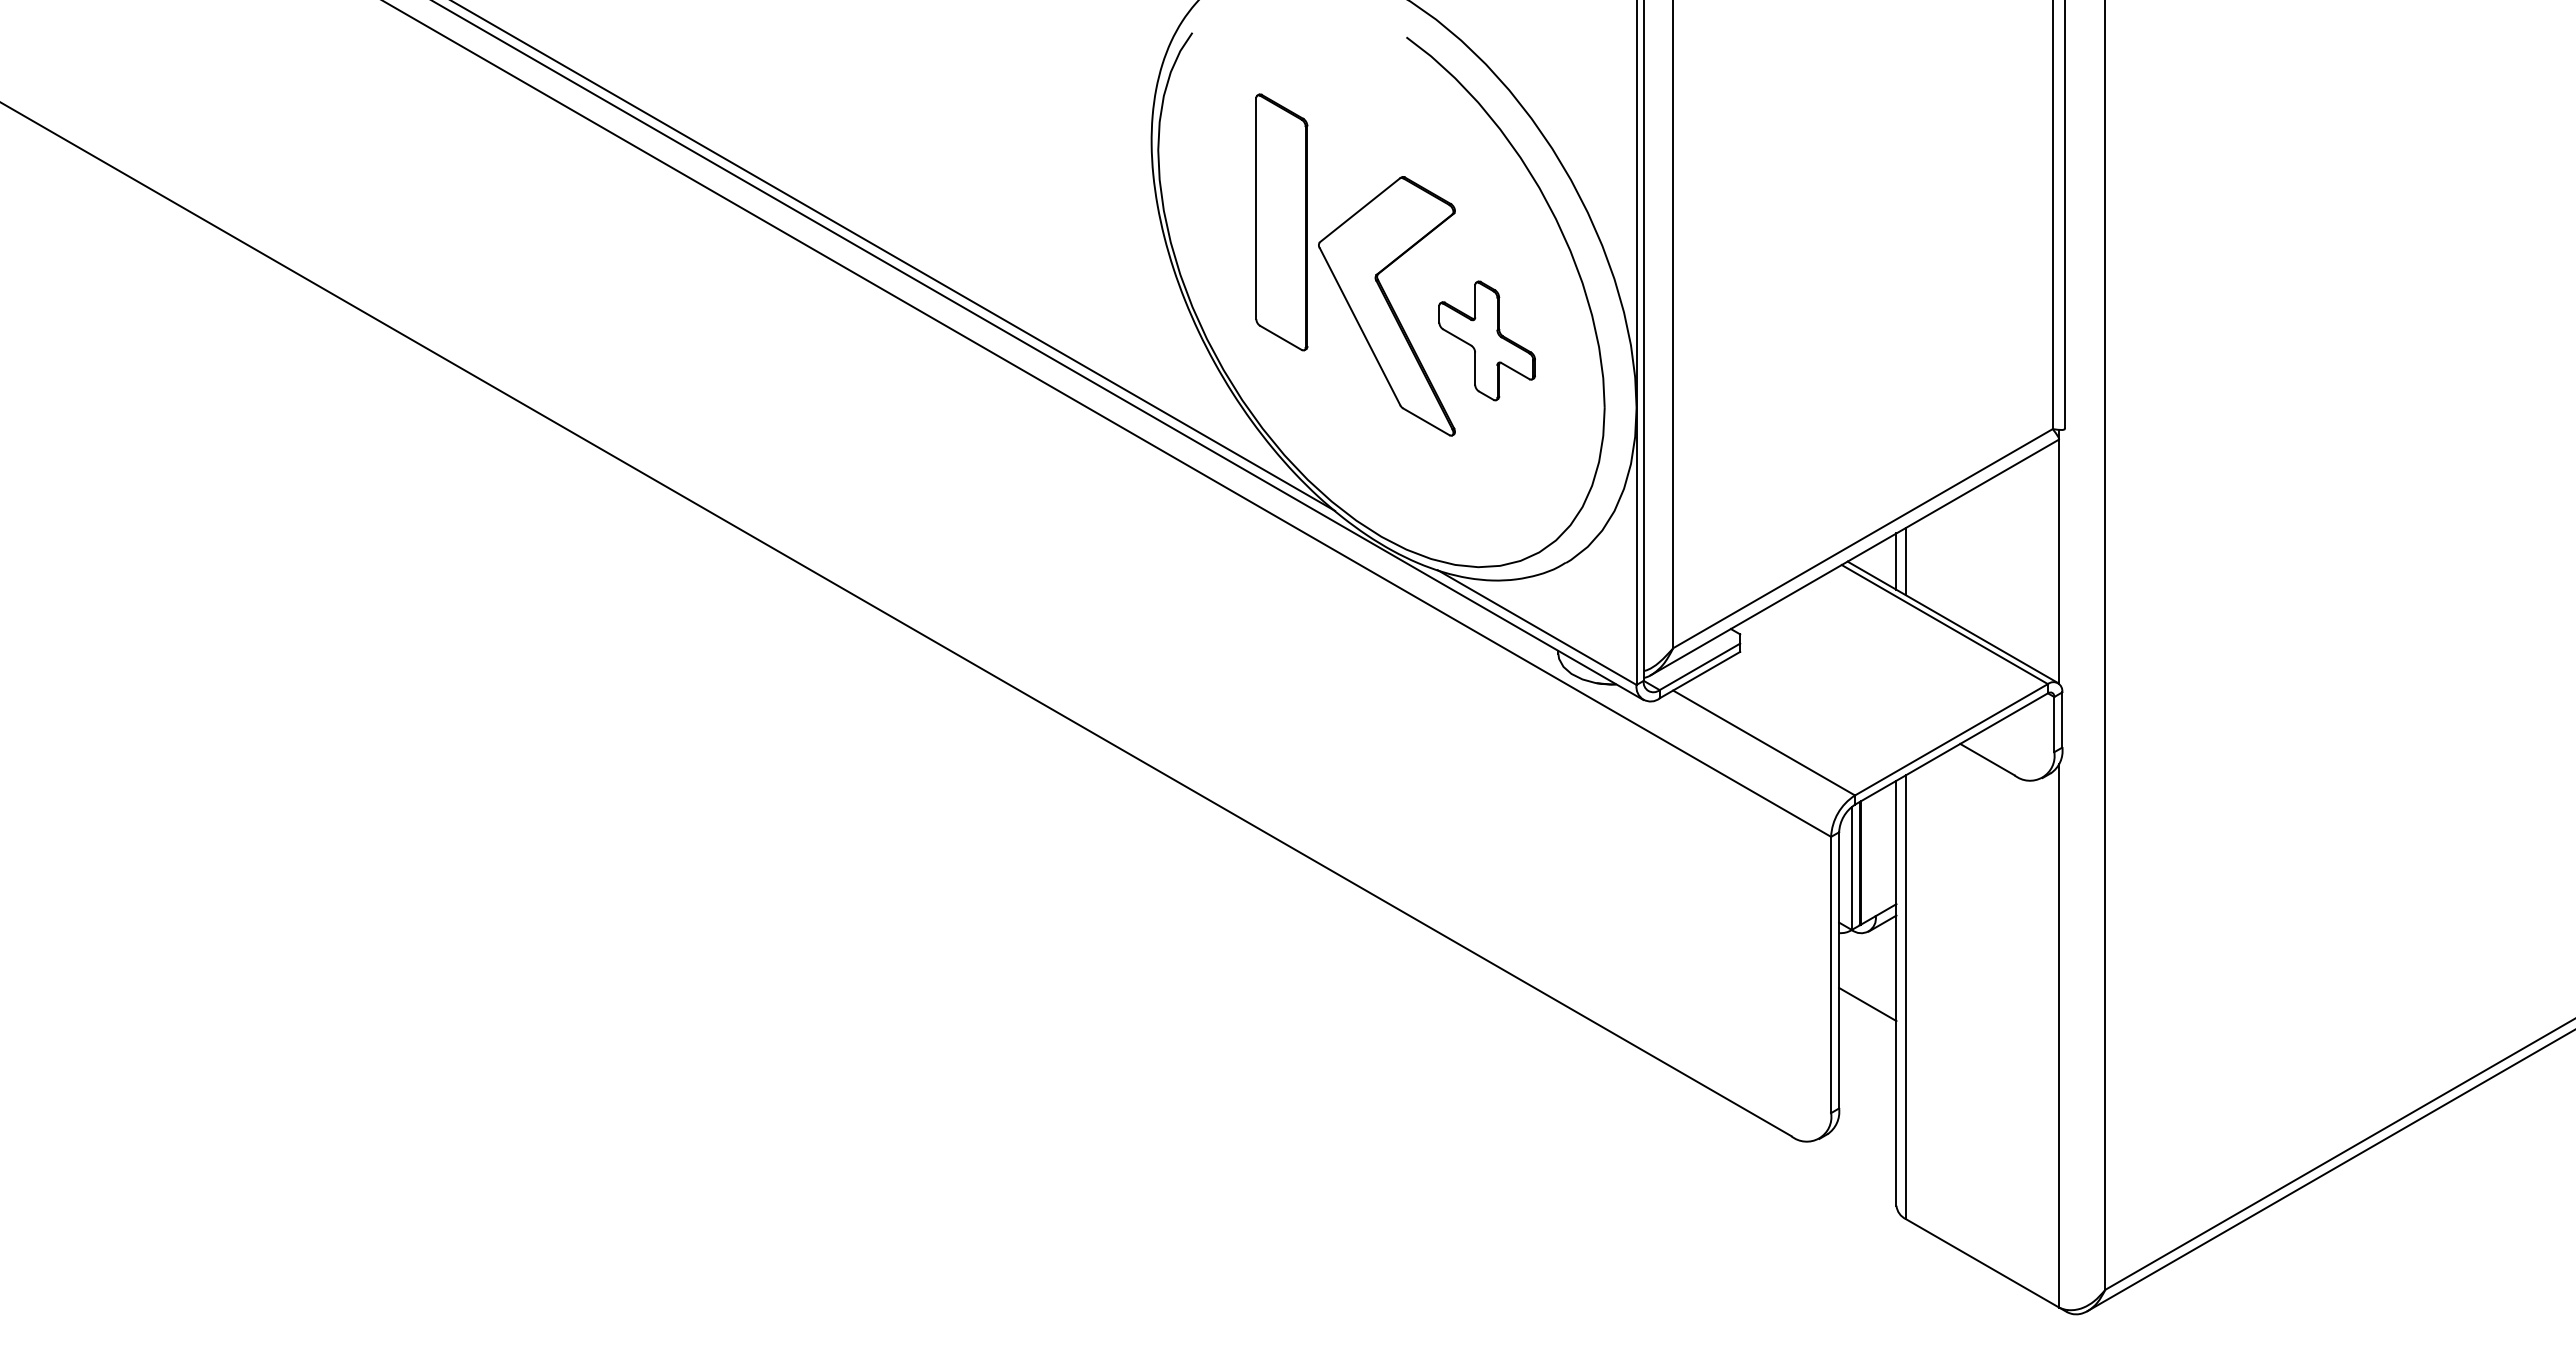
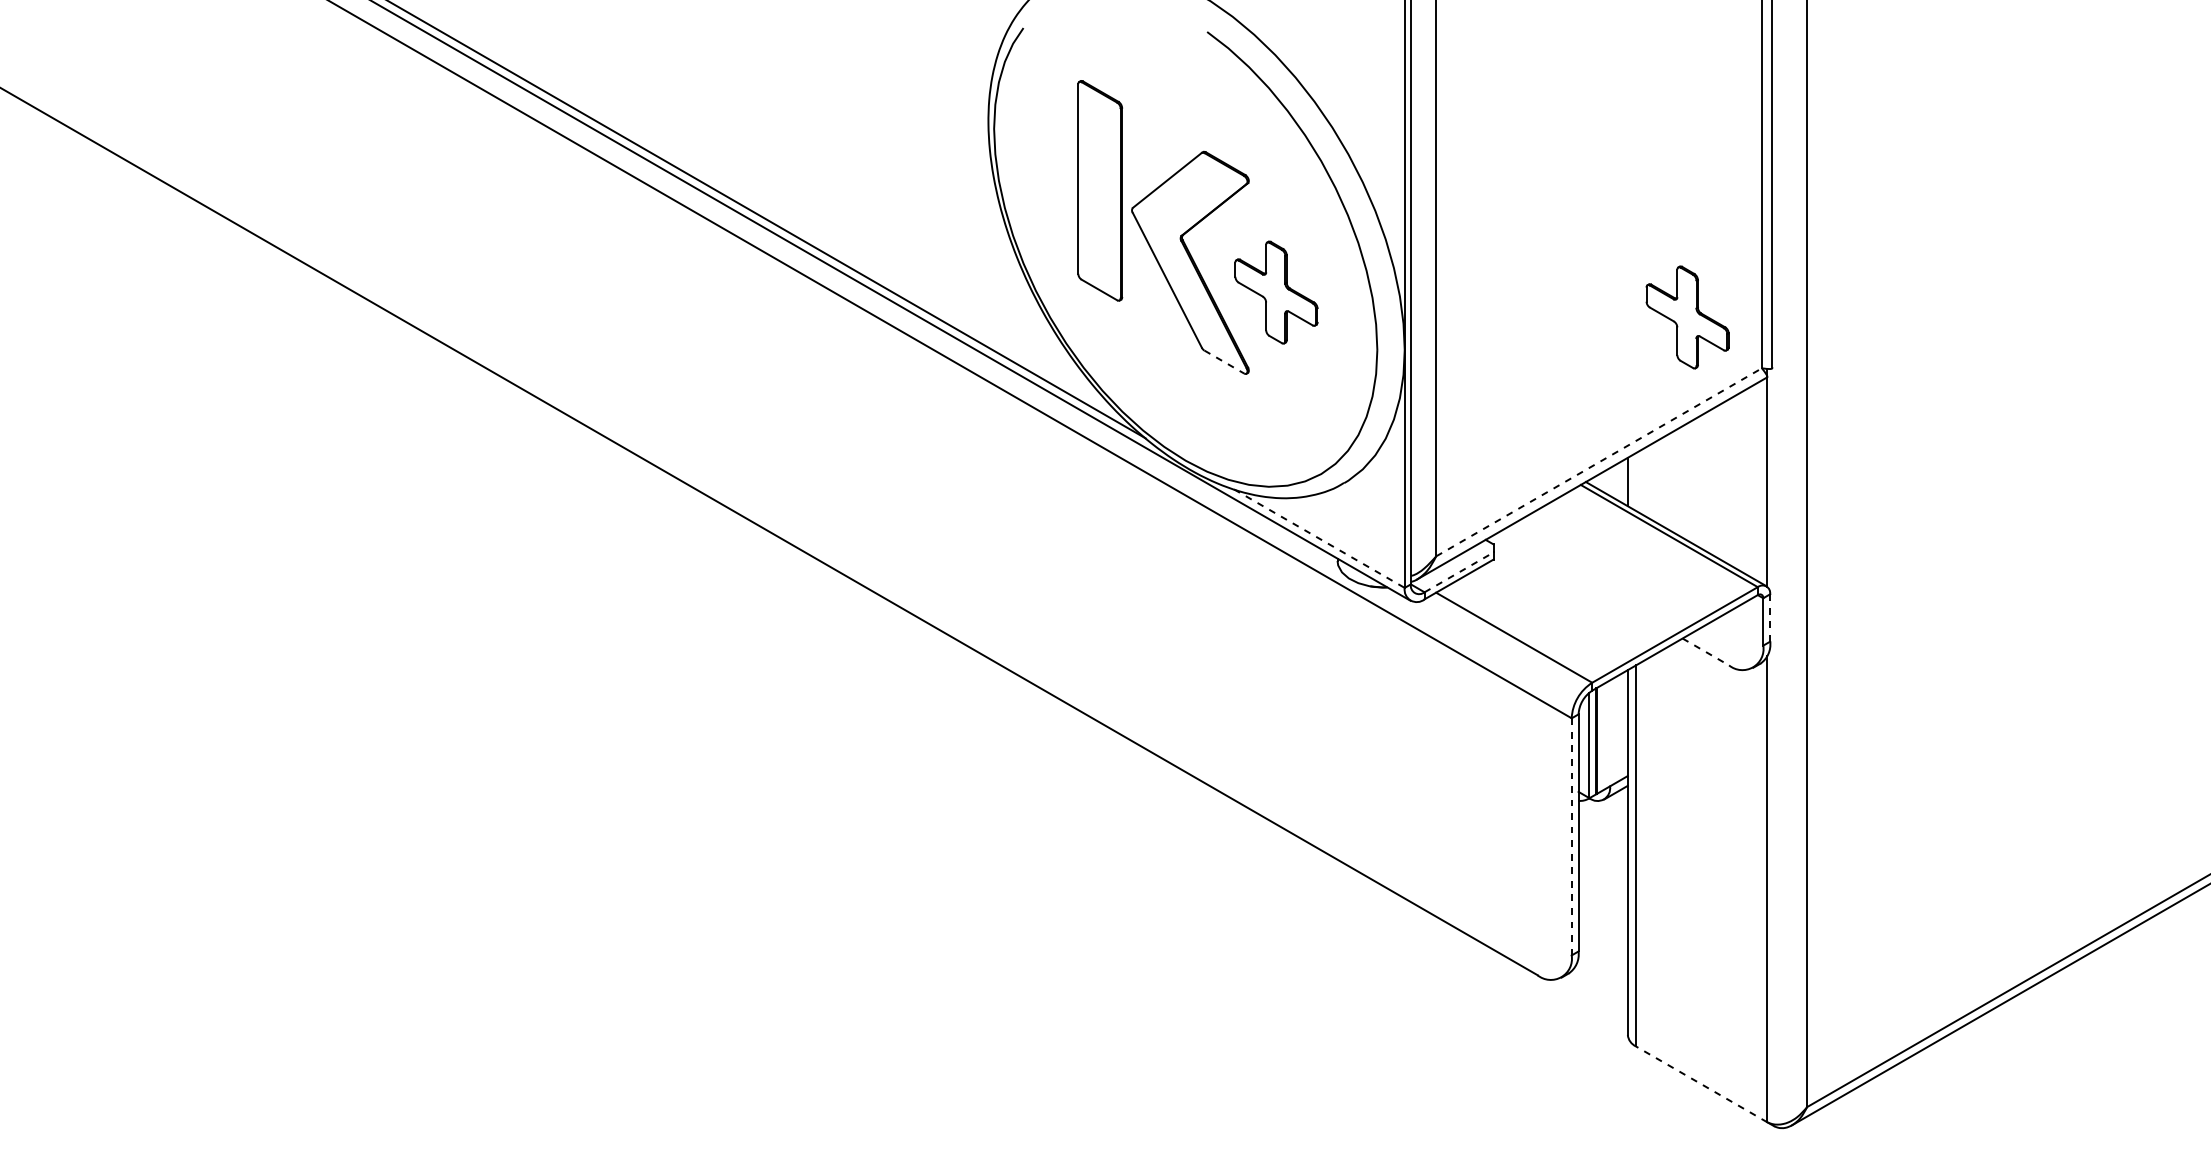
part: (1965, 369) -> (1687, 317), added
line: (1426, 421) -> (1224, 361), solid -> dashed
line: (1863, 538) -> (1599, 462), solid -> dashed
line: (1906, 561) -> (1636, 481), removed
line: (1537, 627) -> (1319, 538), solid -> dashed
line: (1700, 666) -> (1459, 572), solid -> dashed
line: (2062, 720) -> (1770, 618), solid -> dashed
line: (1987, 759) -> (1705, 651), solid -> dashed
line: (1831, 974) -> (1572, 836), solid -> dashed
line: (1867, 1004) -> (1602, 862), removed
line: (1982, 1263) -> (1701, 1084), solid -> dashed

